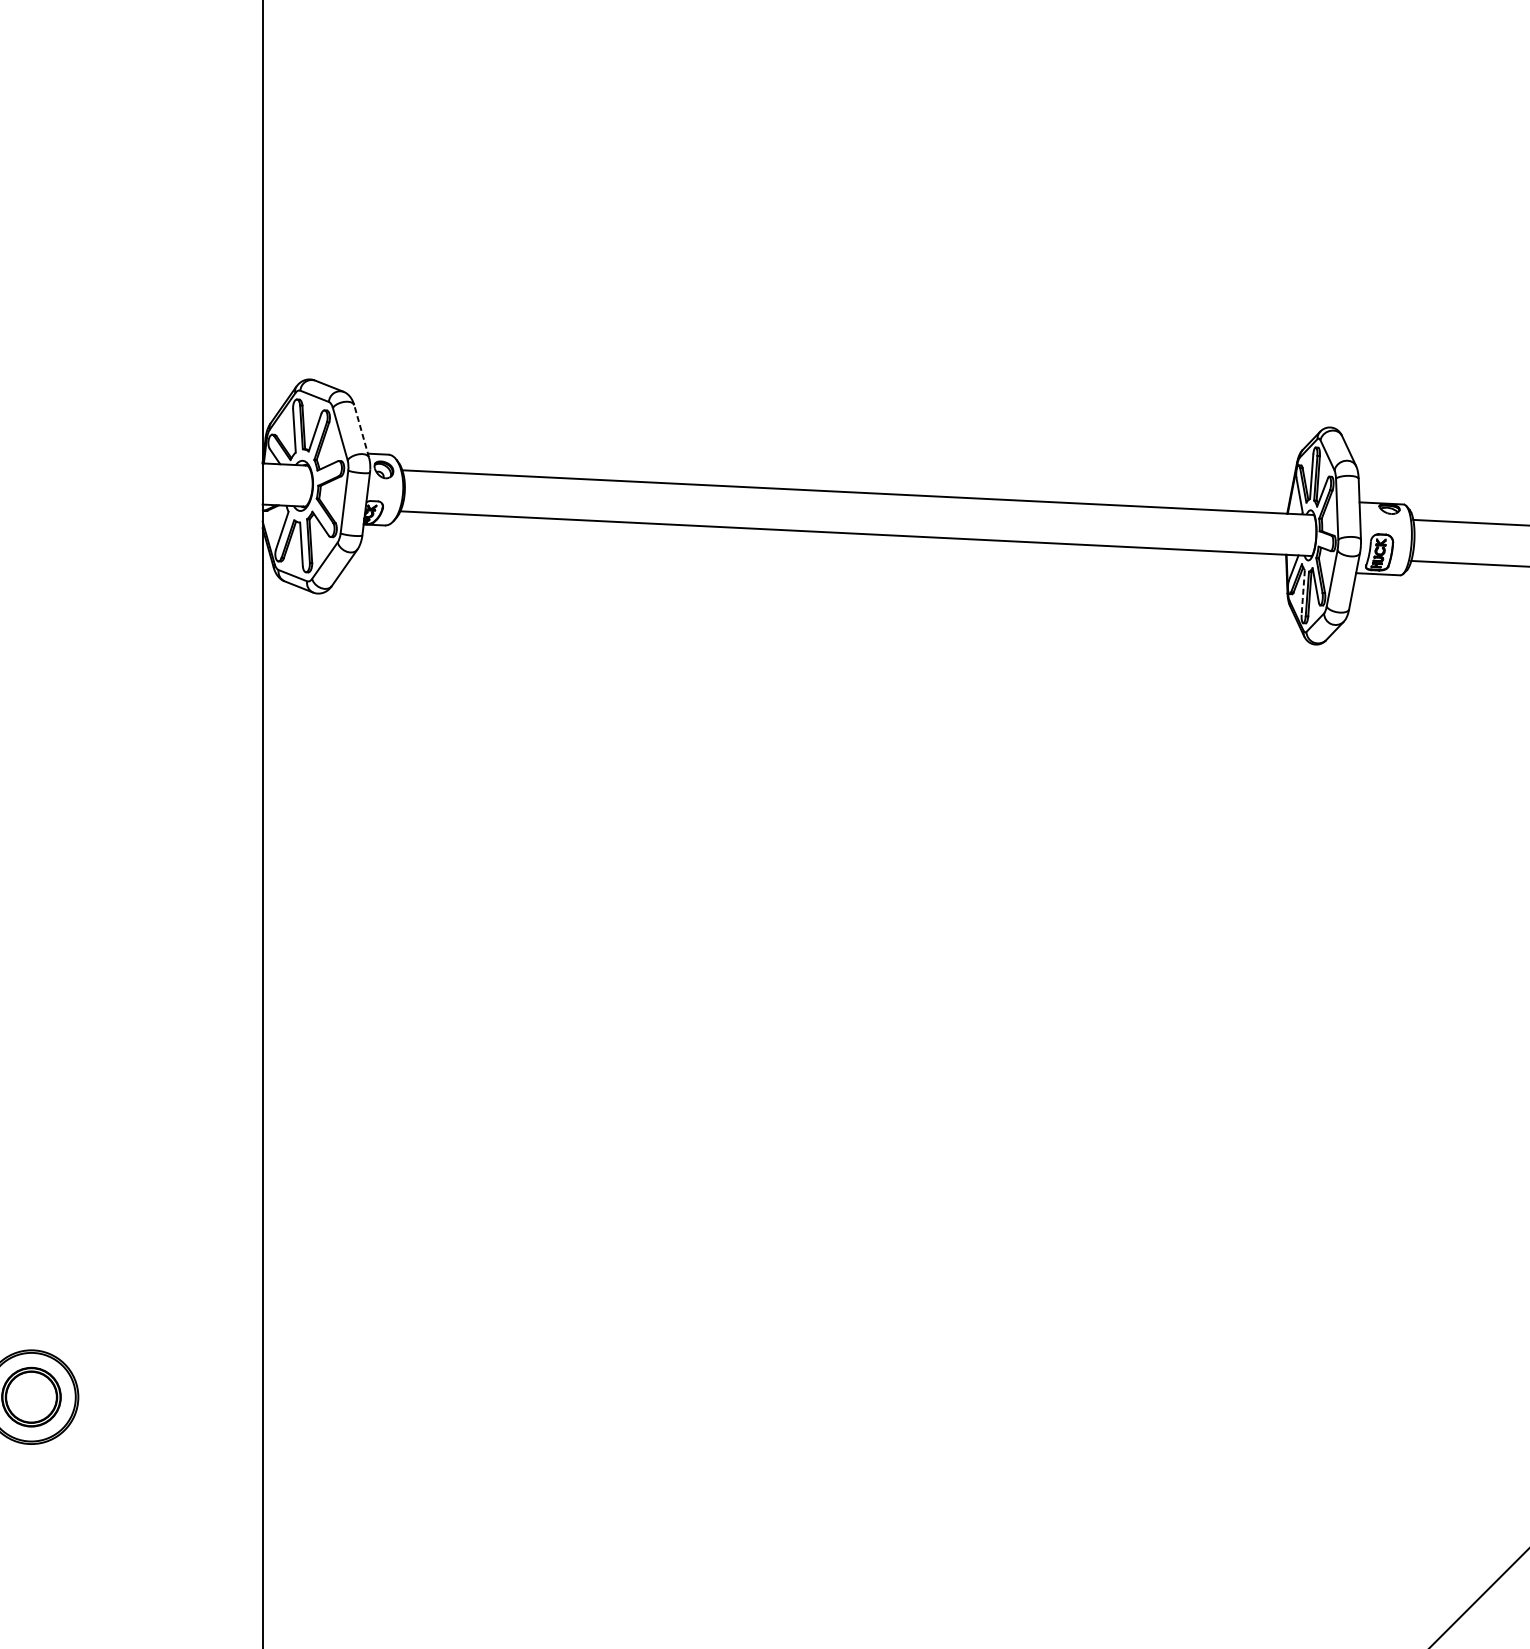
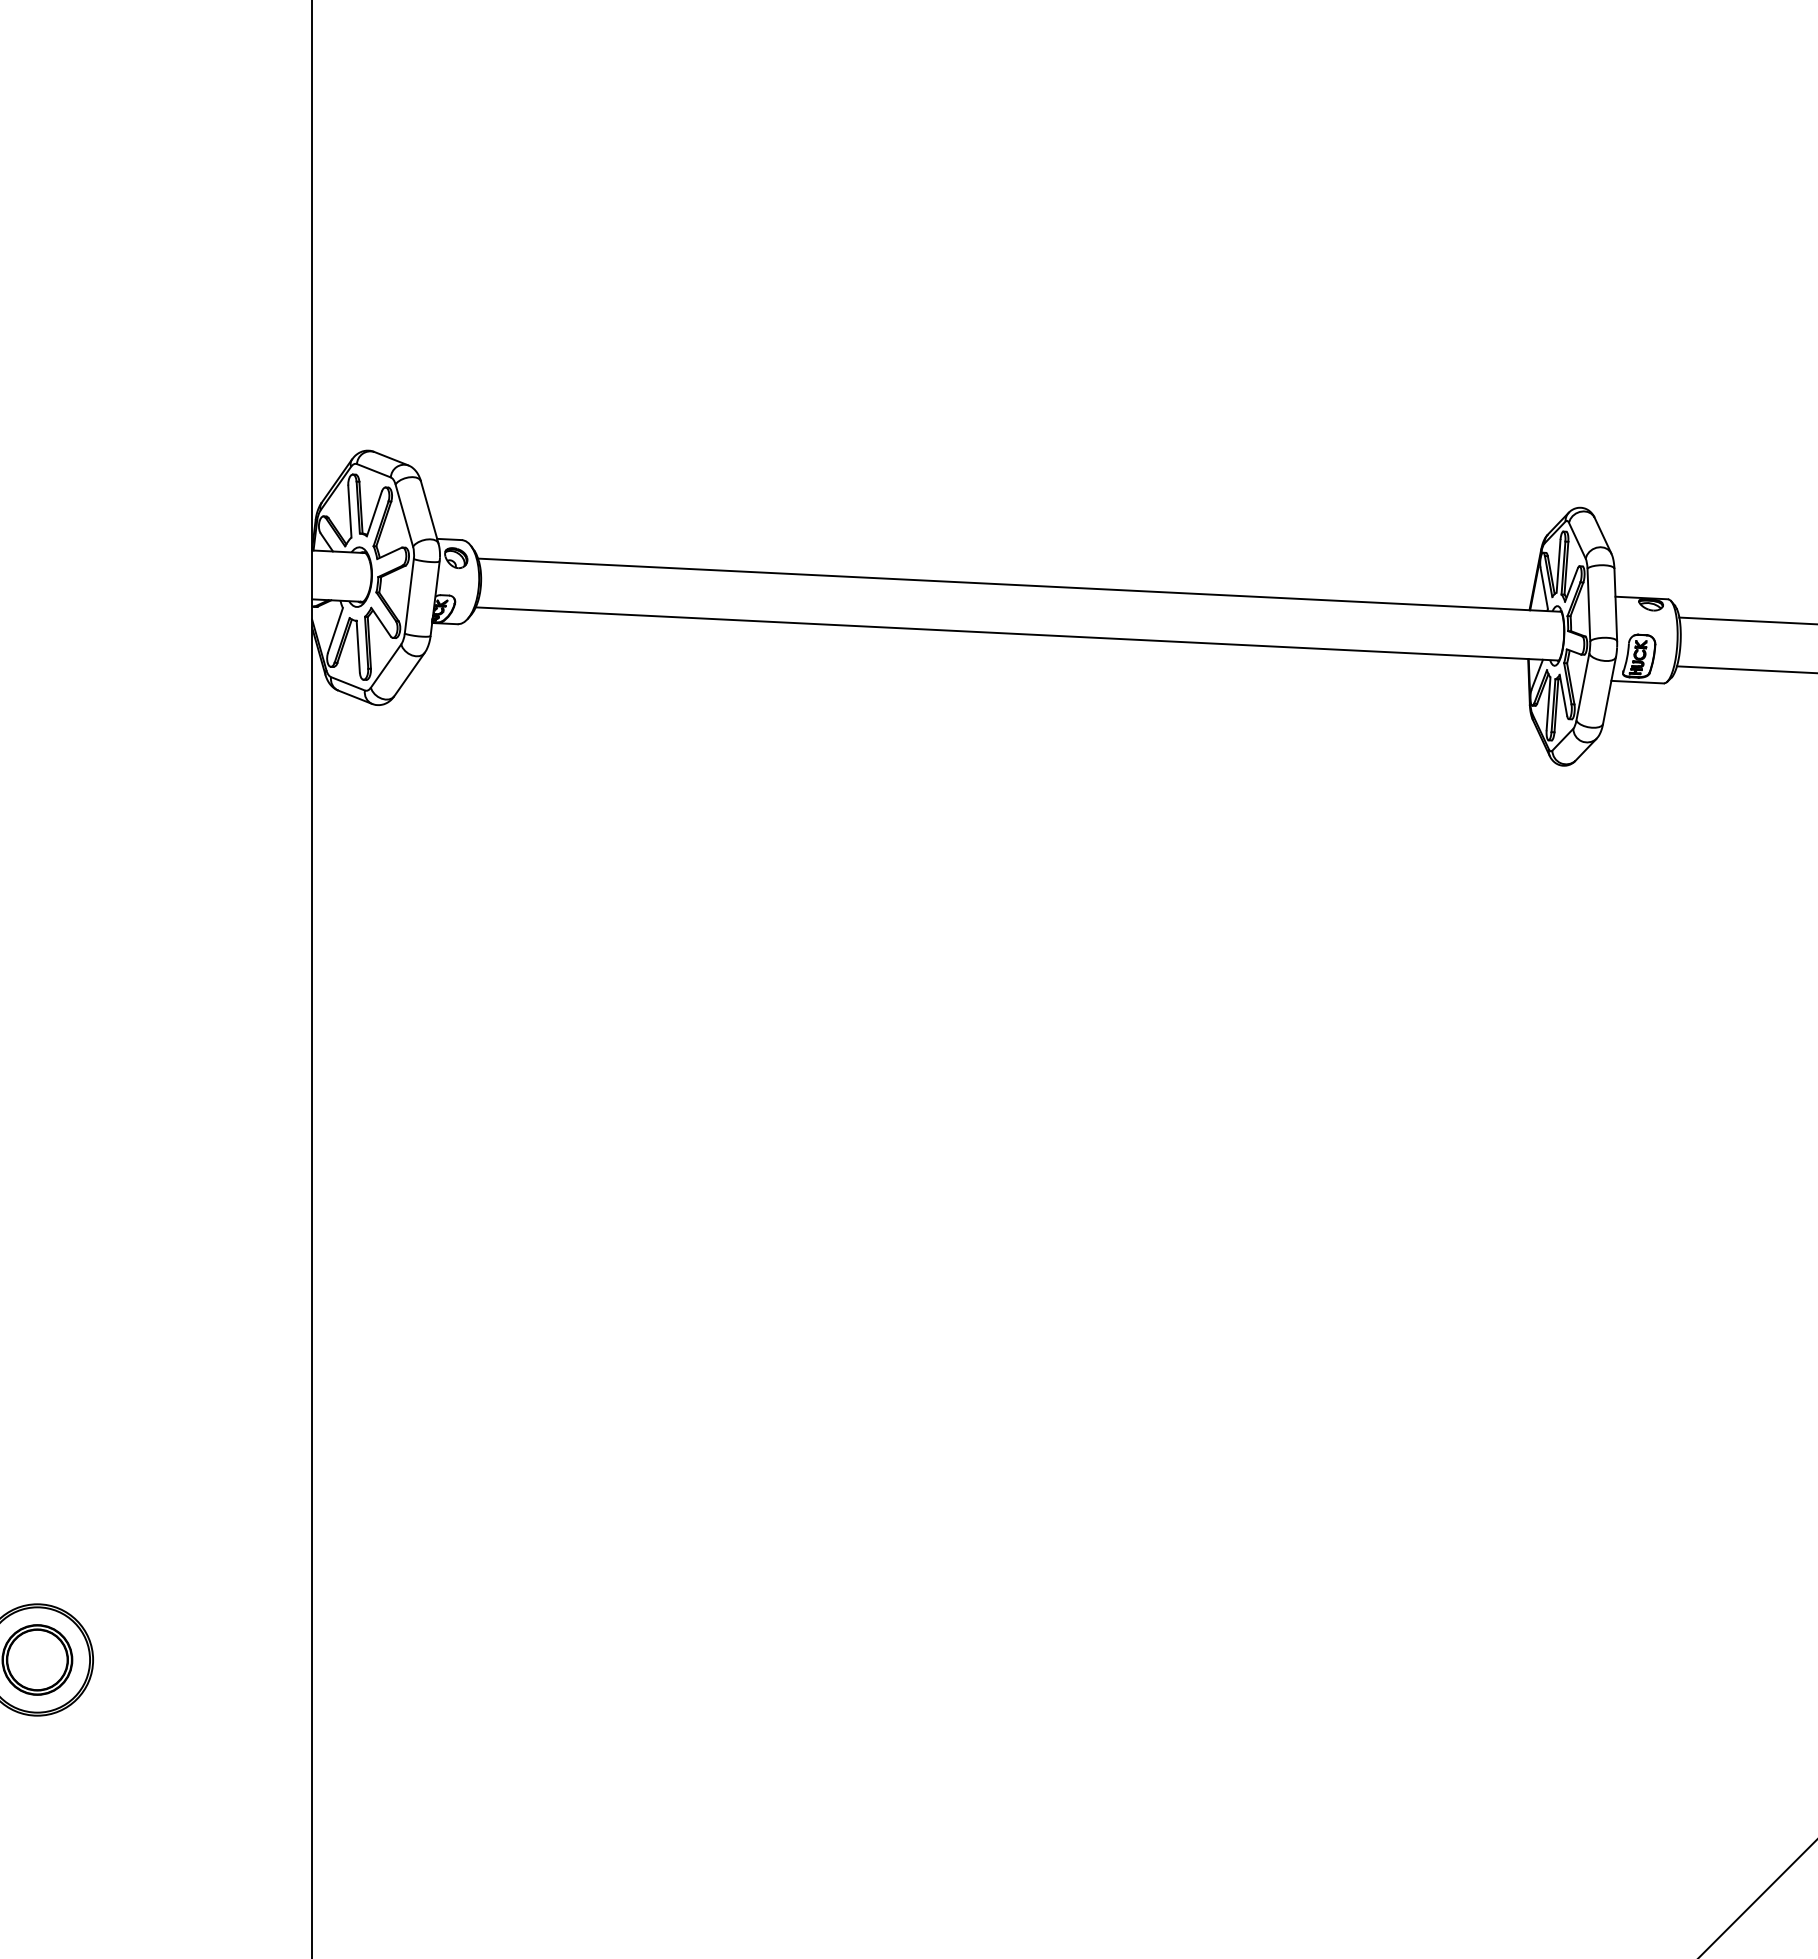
line: (361, 430) -> (429, 511), dashed -> solid
line: (1303, 593) -> (1548, 704), dashed -> solid

